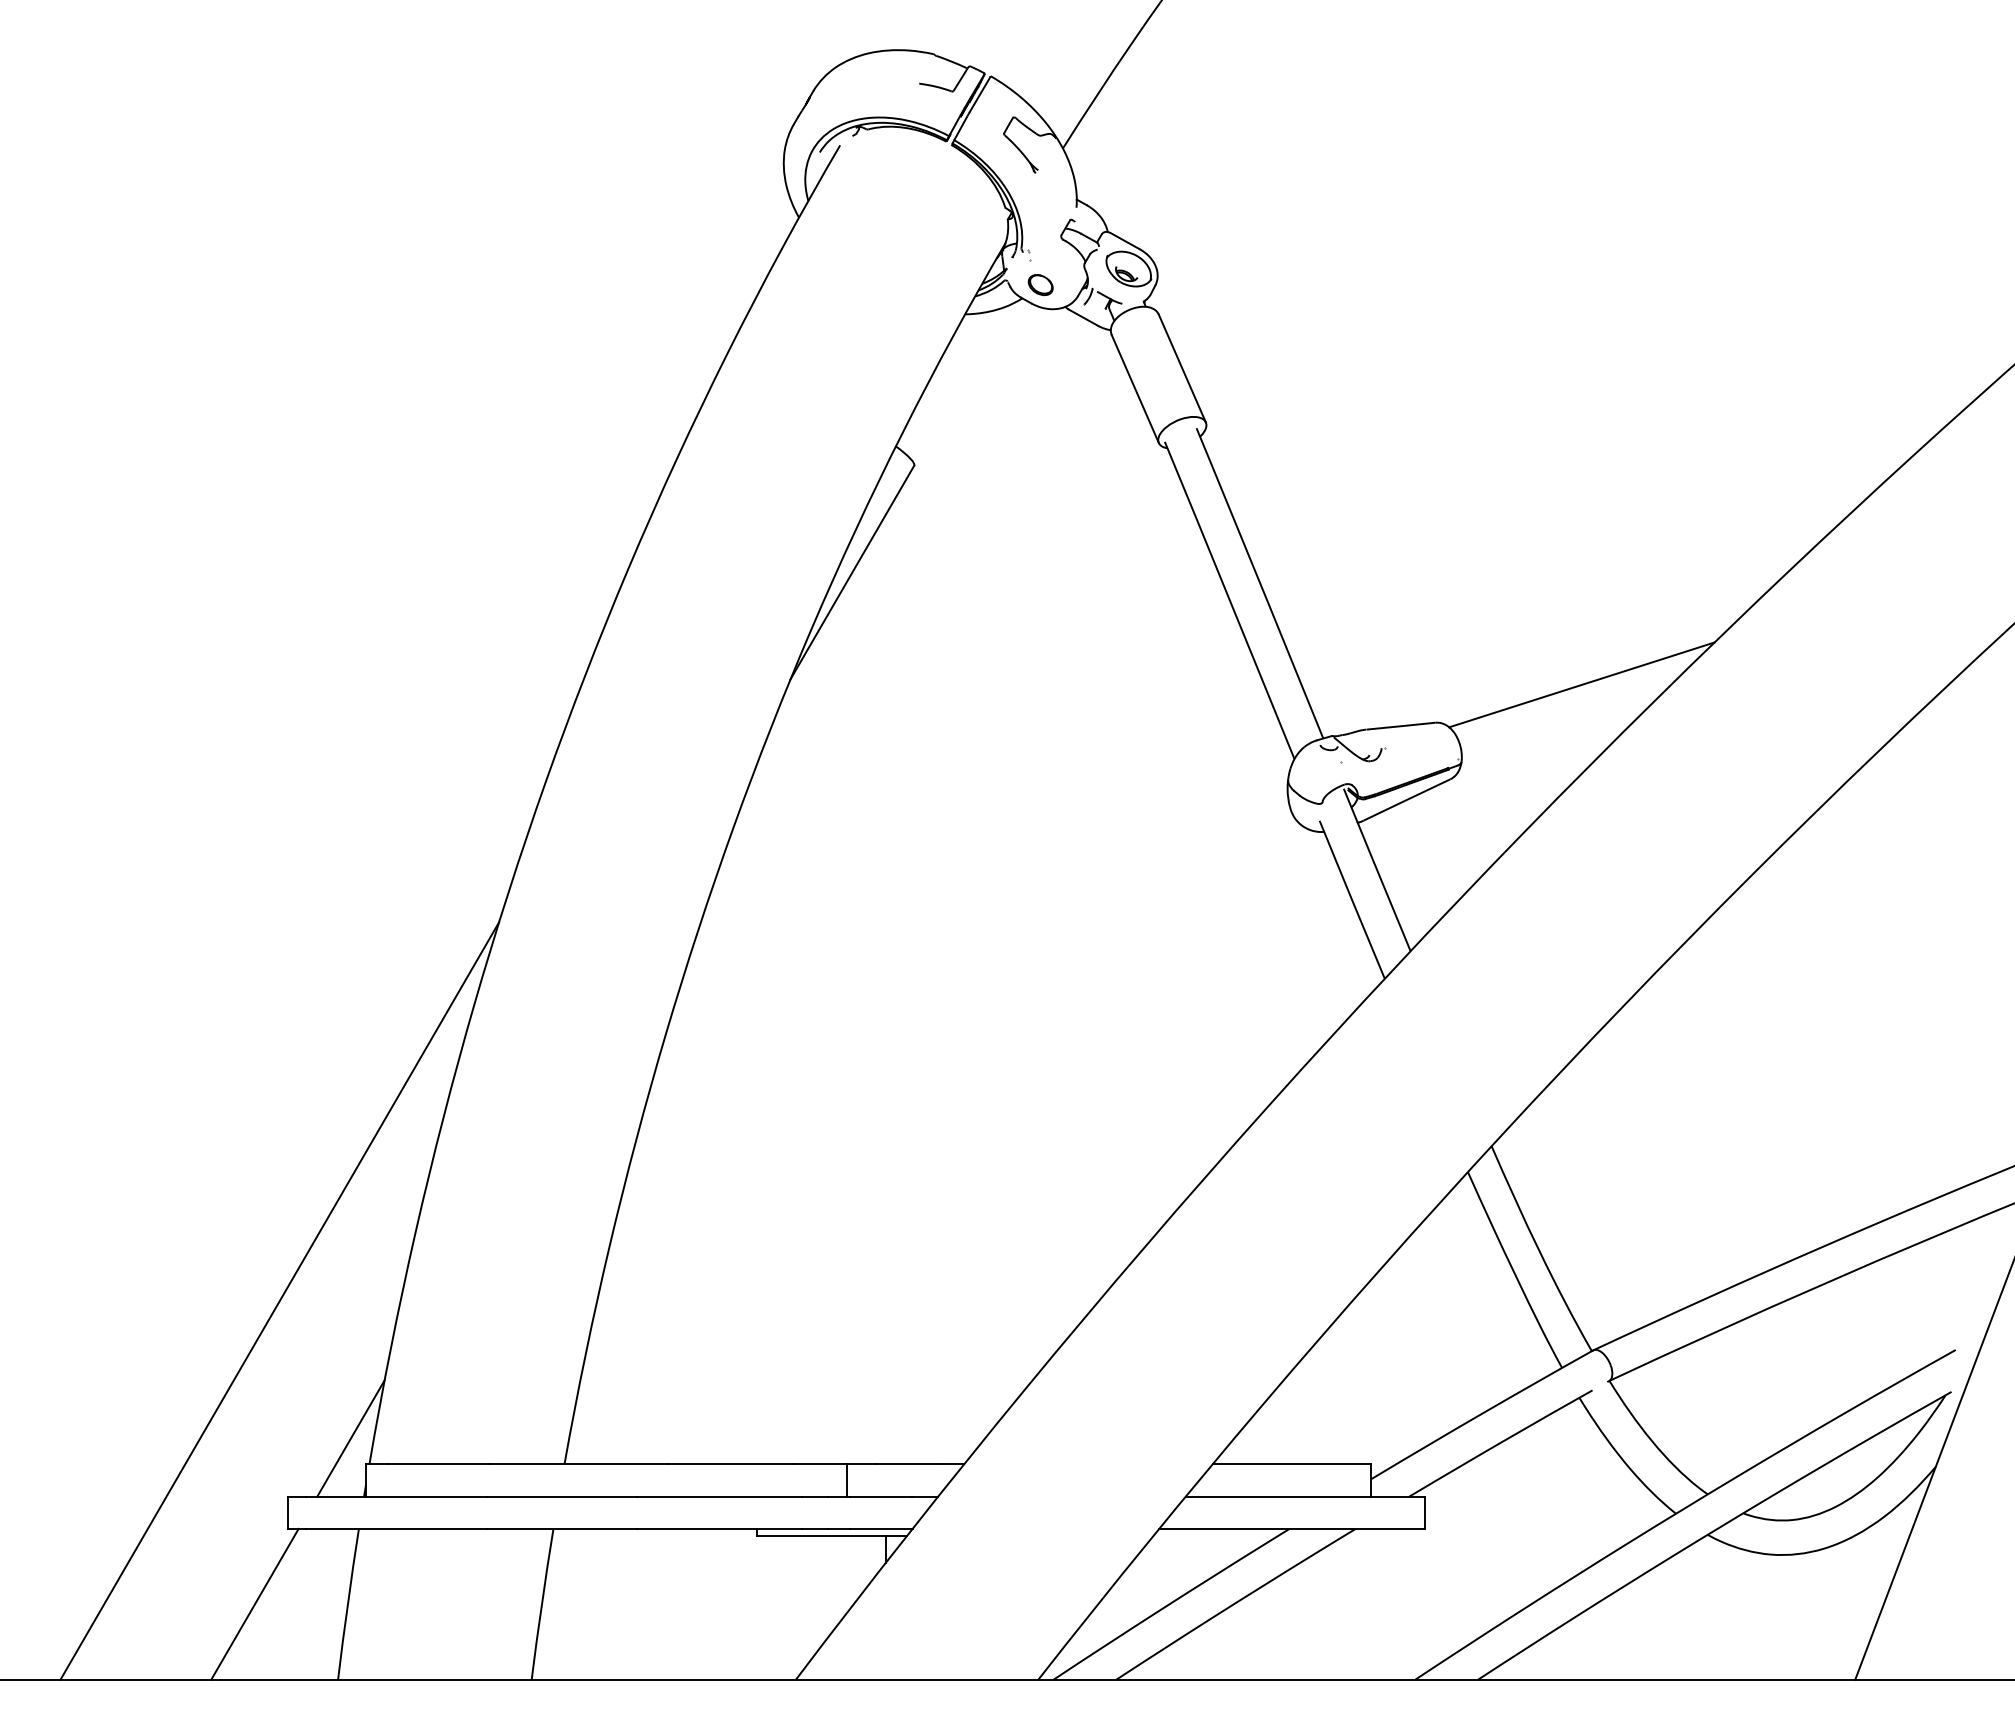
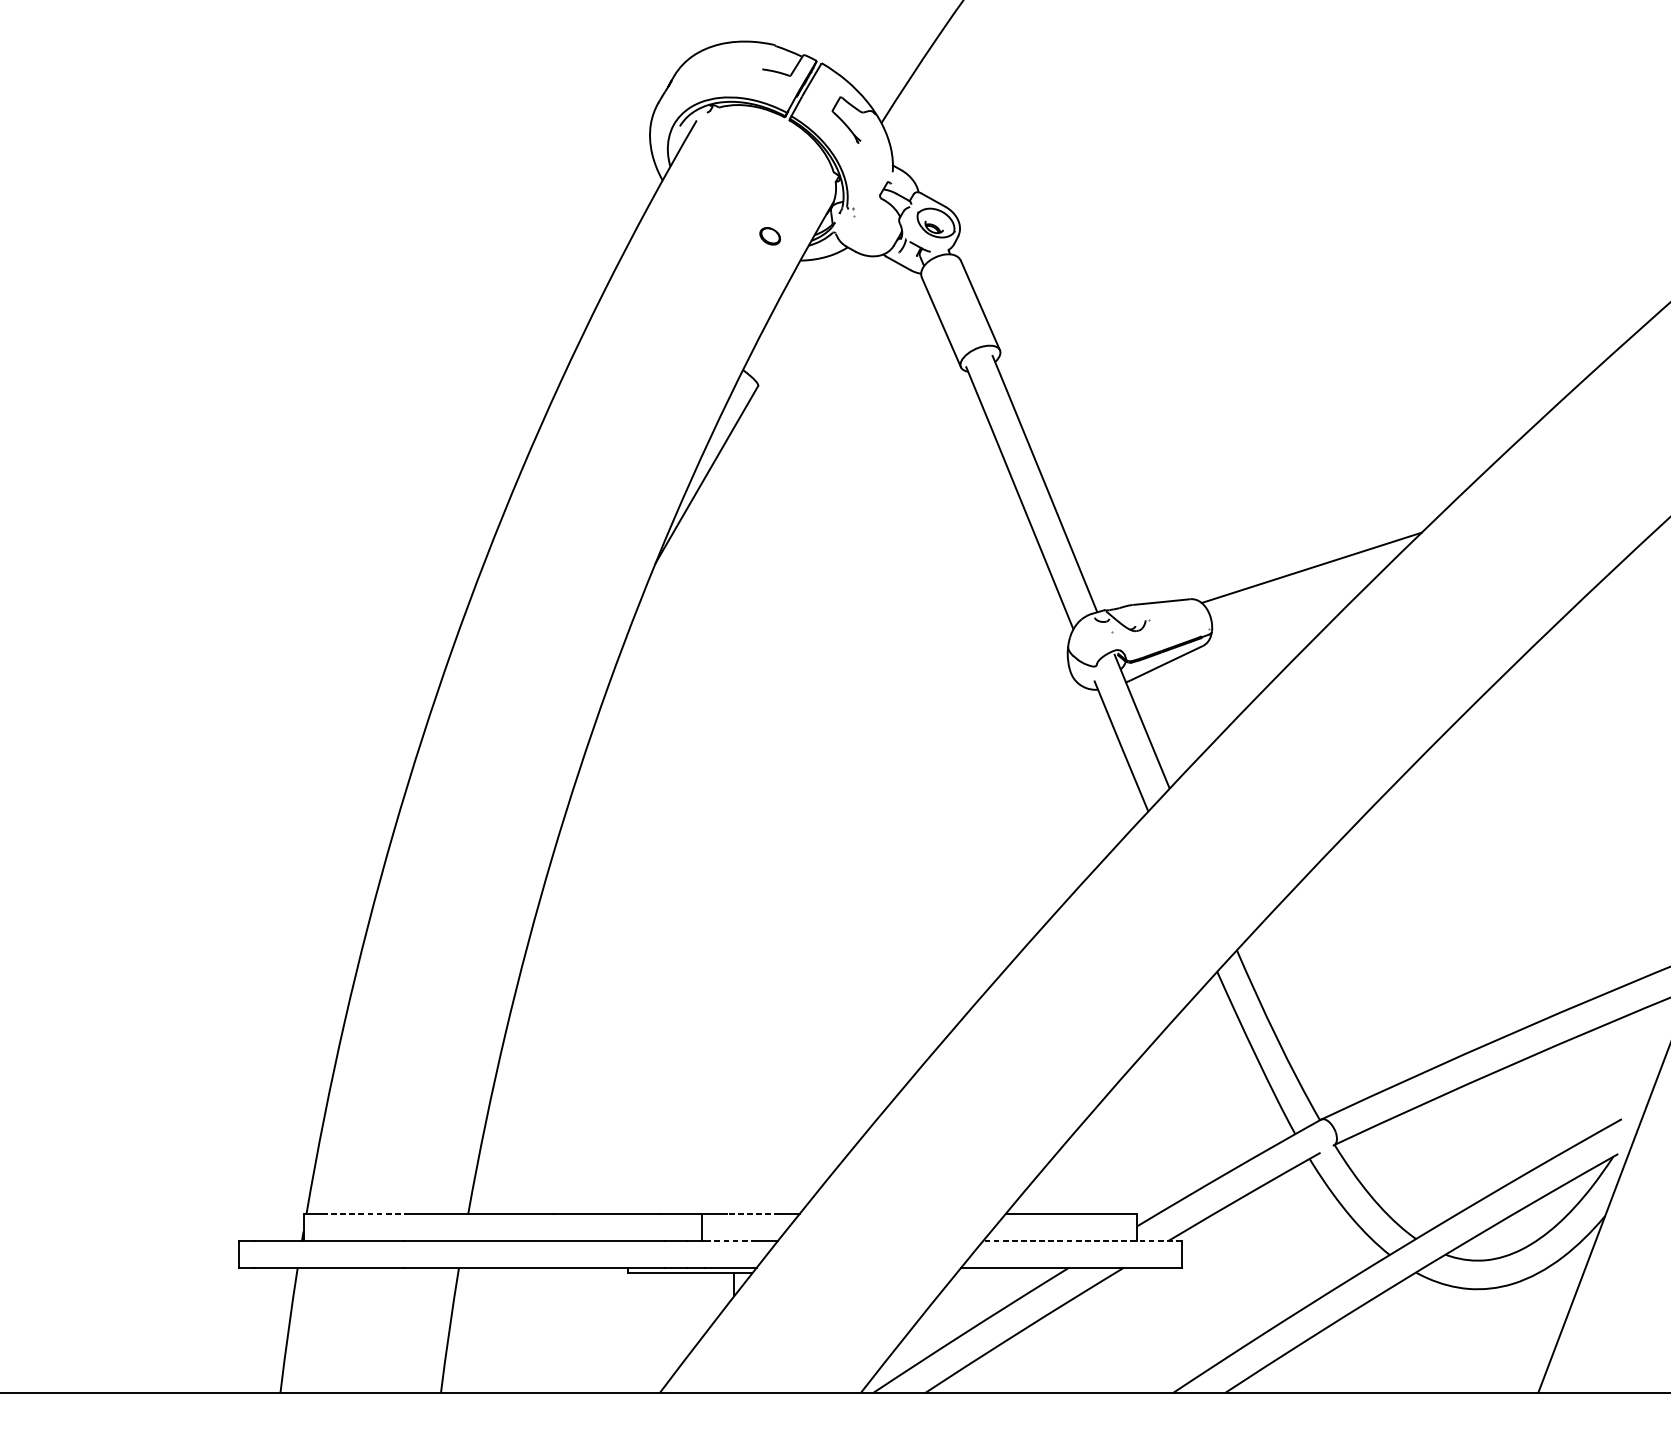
part: (1040, 285) -> (770, 236), moved
line: (279, 1300) -> (231, 1078), removed
line: (350, 1438) -> (290, 1192), removed
line: (438, 1464) -> (363, 1214), solid -> dashed
line: (907, 1464) -> (752, 1214), solid -> dashed
line: (880, 1496) -> (730, 1240), solid -> dashed
line: (1305, 1496) -> (1082, 1240), solid -> dashed
line: (254, 1603) -> (211, 1329), removed

